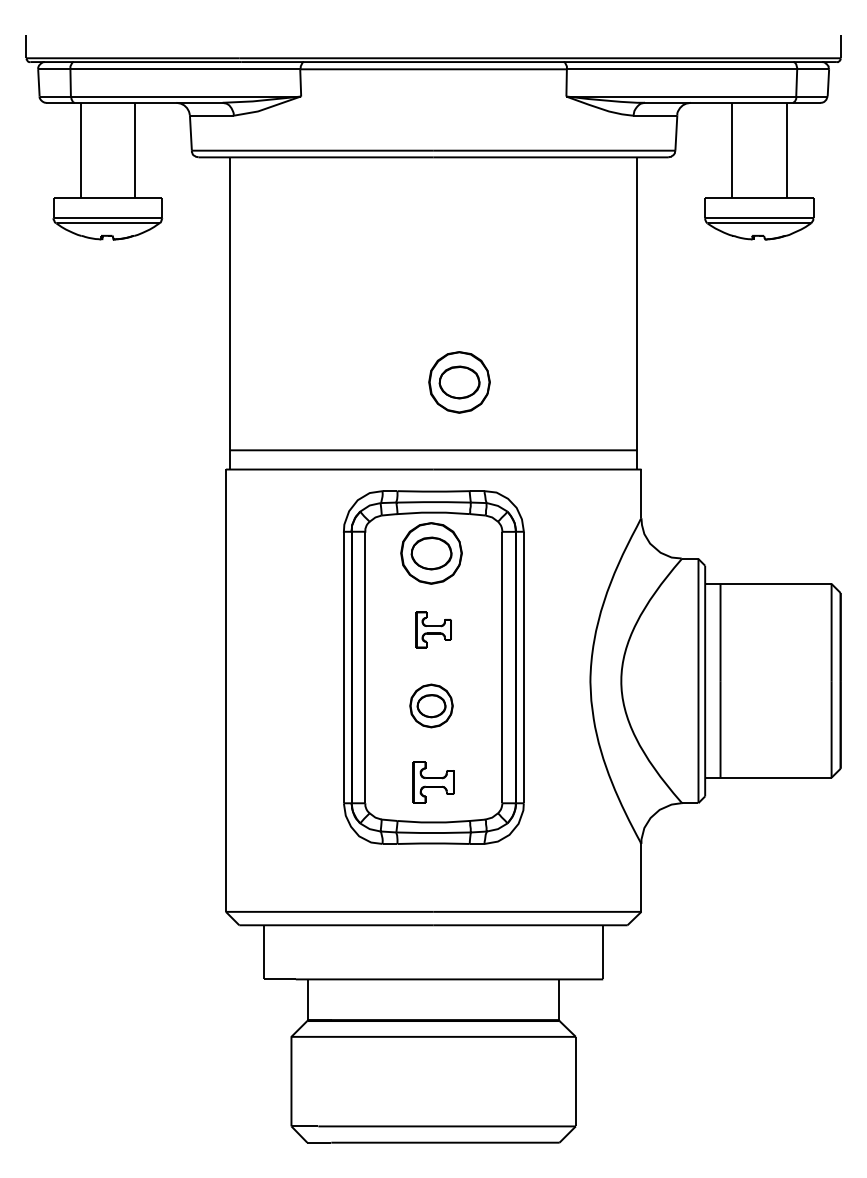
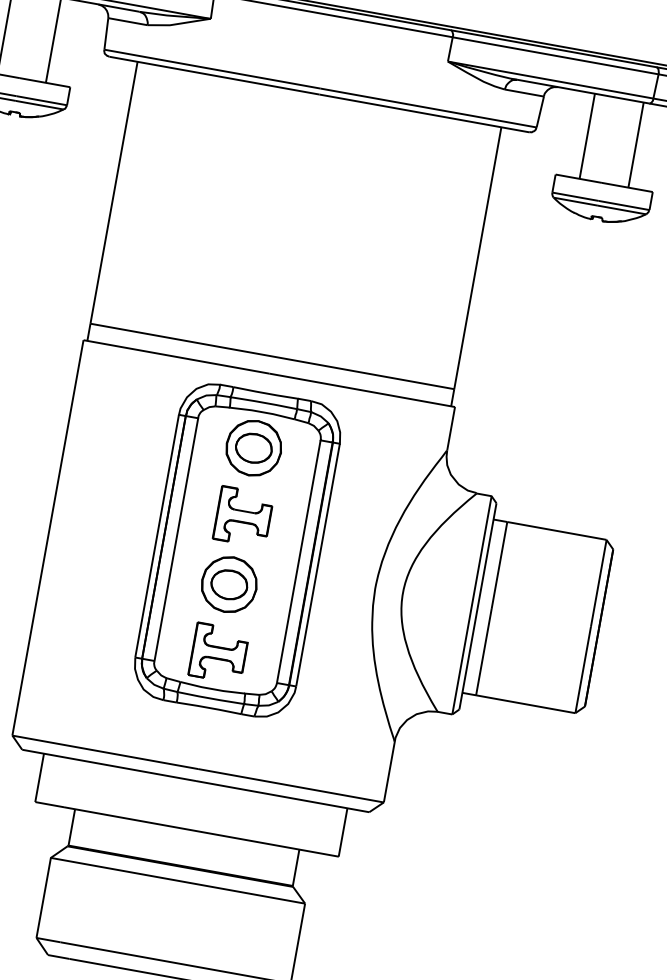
part: (459, 382) -> (306, 299), removed
part: (433, 629) -> (243, 516), size x1.67
part: (431, 705) -> (229, 584), size x1.43
part: (433, 782) -> (218, 653), size x1.43

